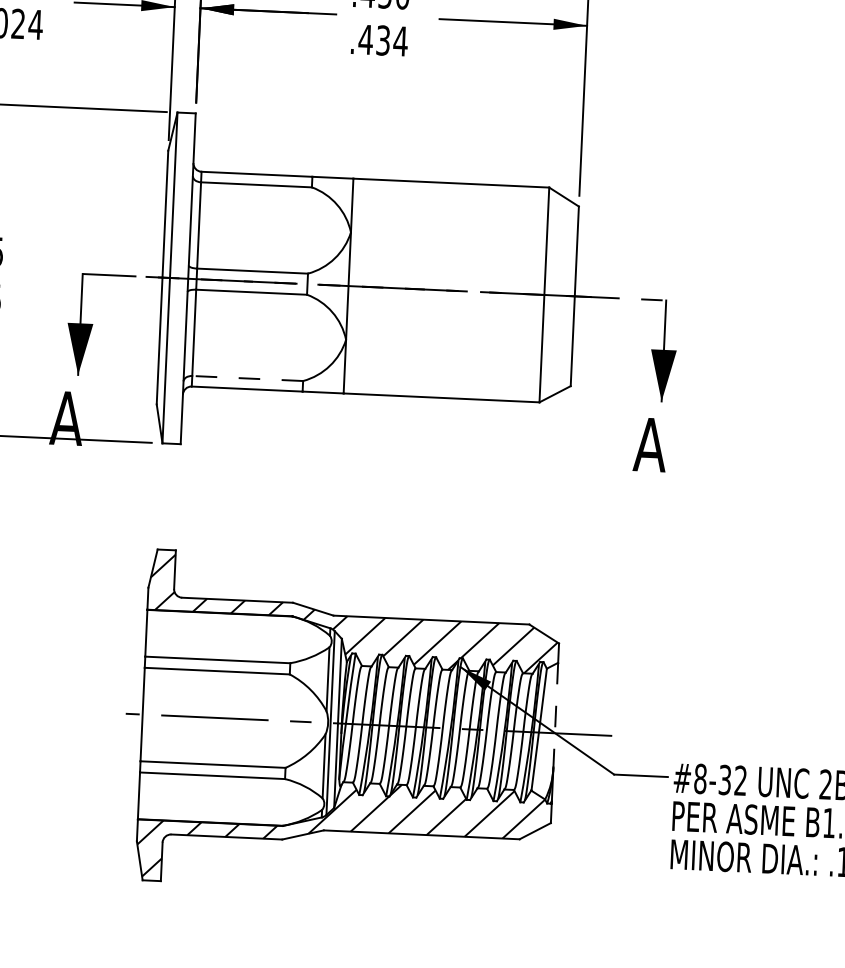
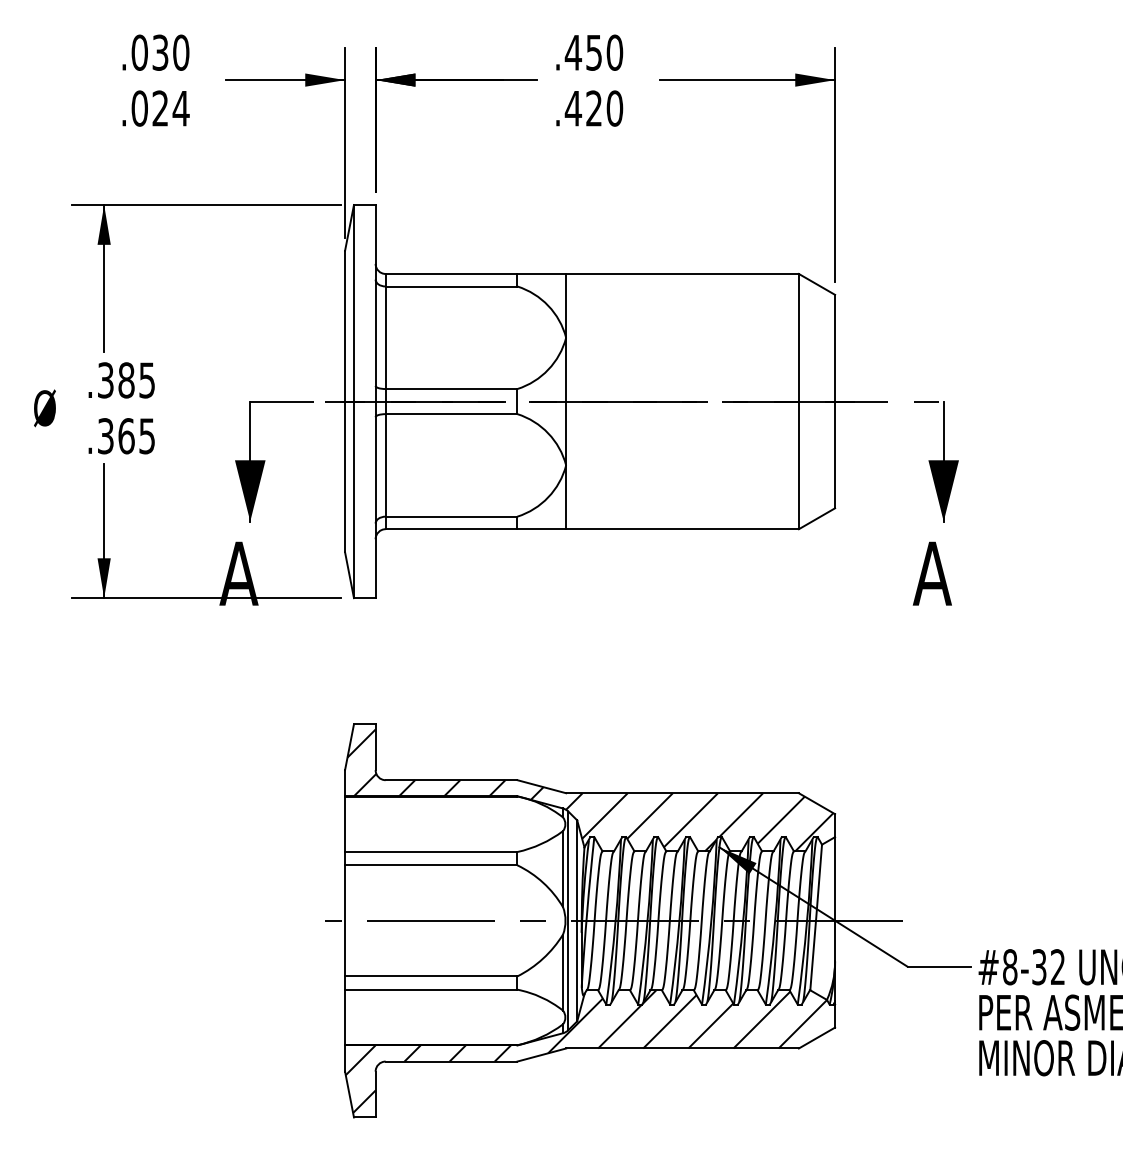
text: (391, 40) -> (604, 108), .434 -> .420
line: (247, 378) -> (451, 516), dashed -> solid
line: (556, 715) -> (835, 899), dashed -> solid

